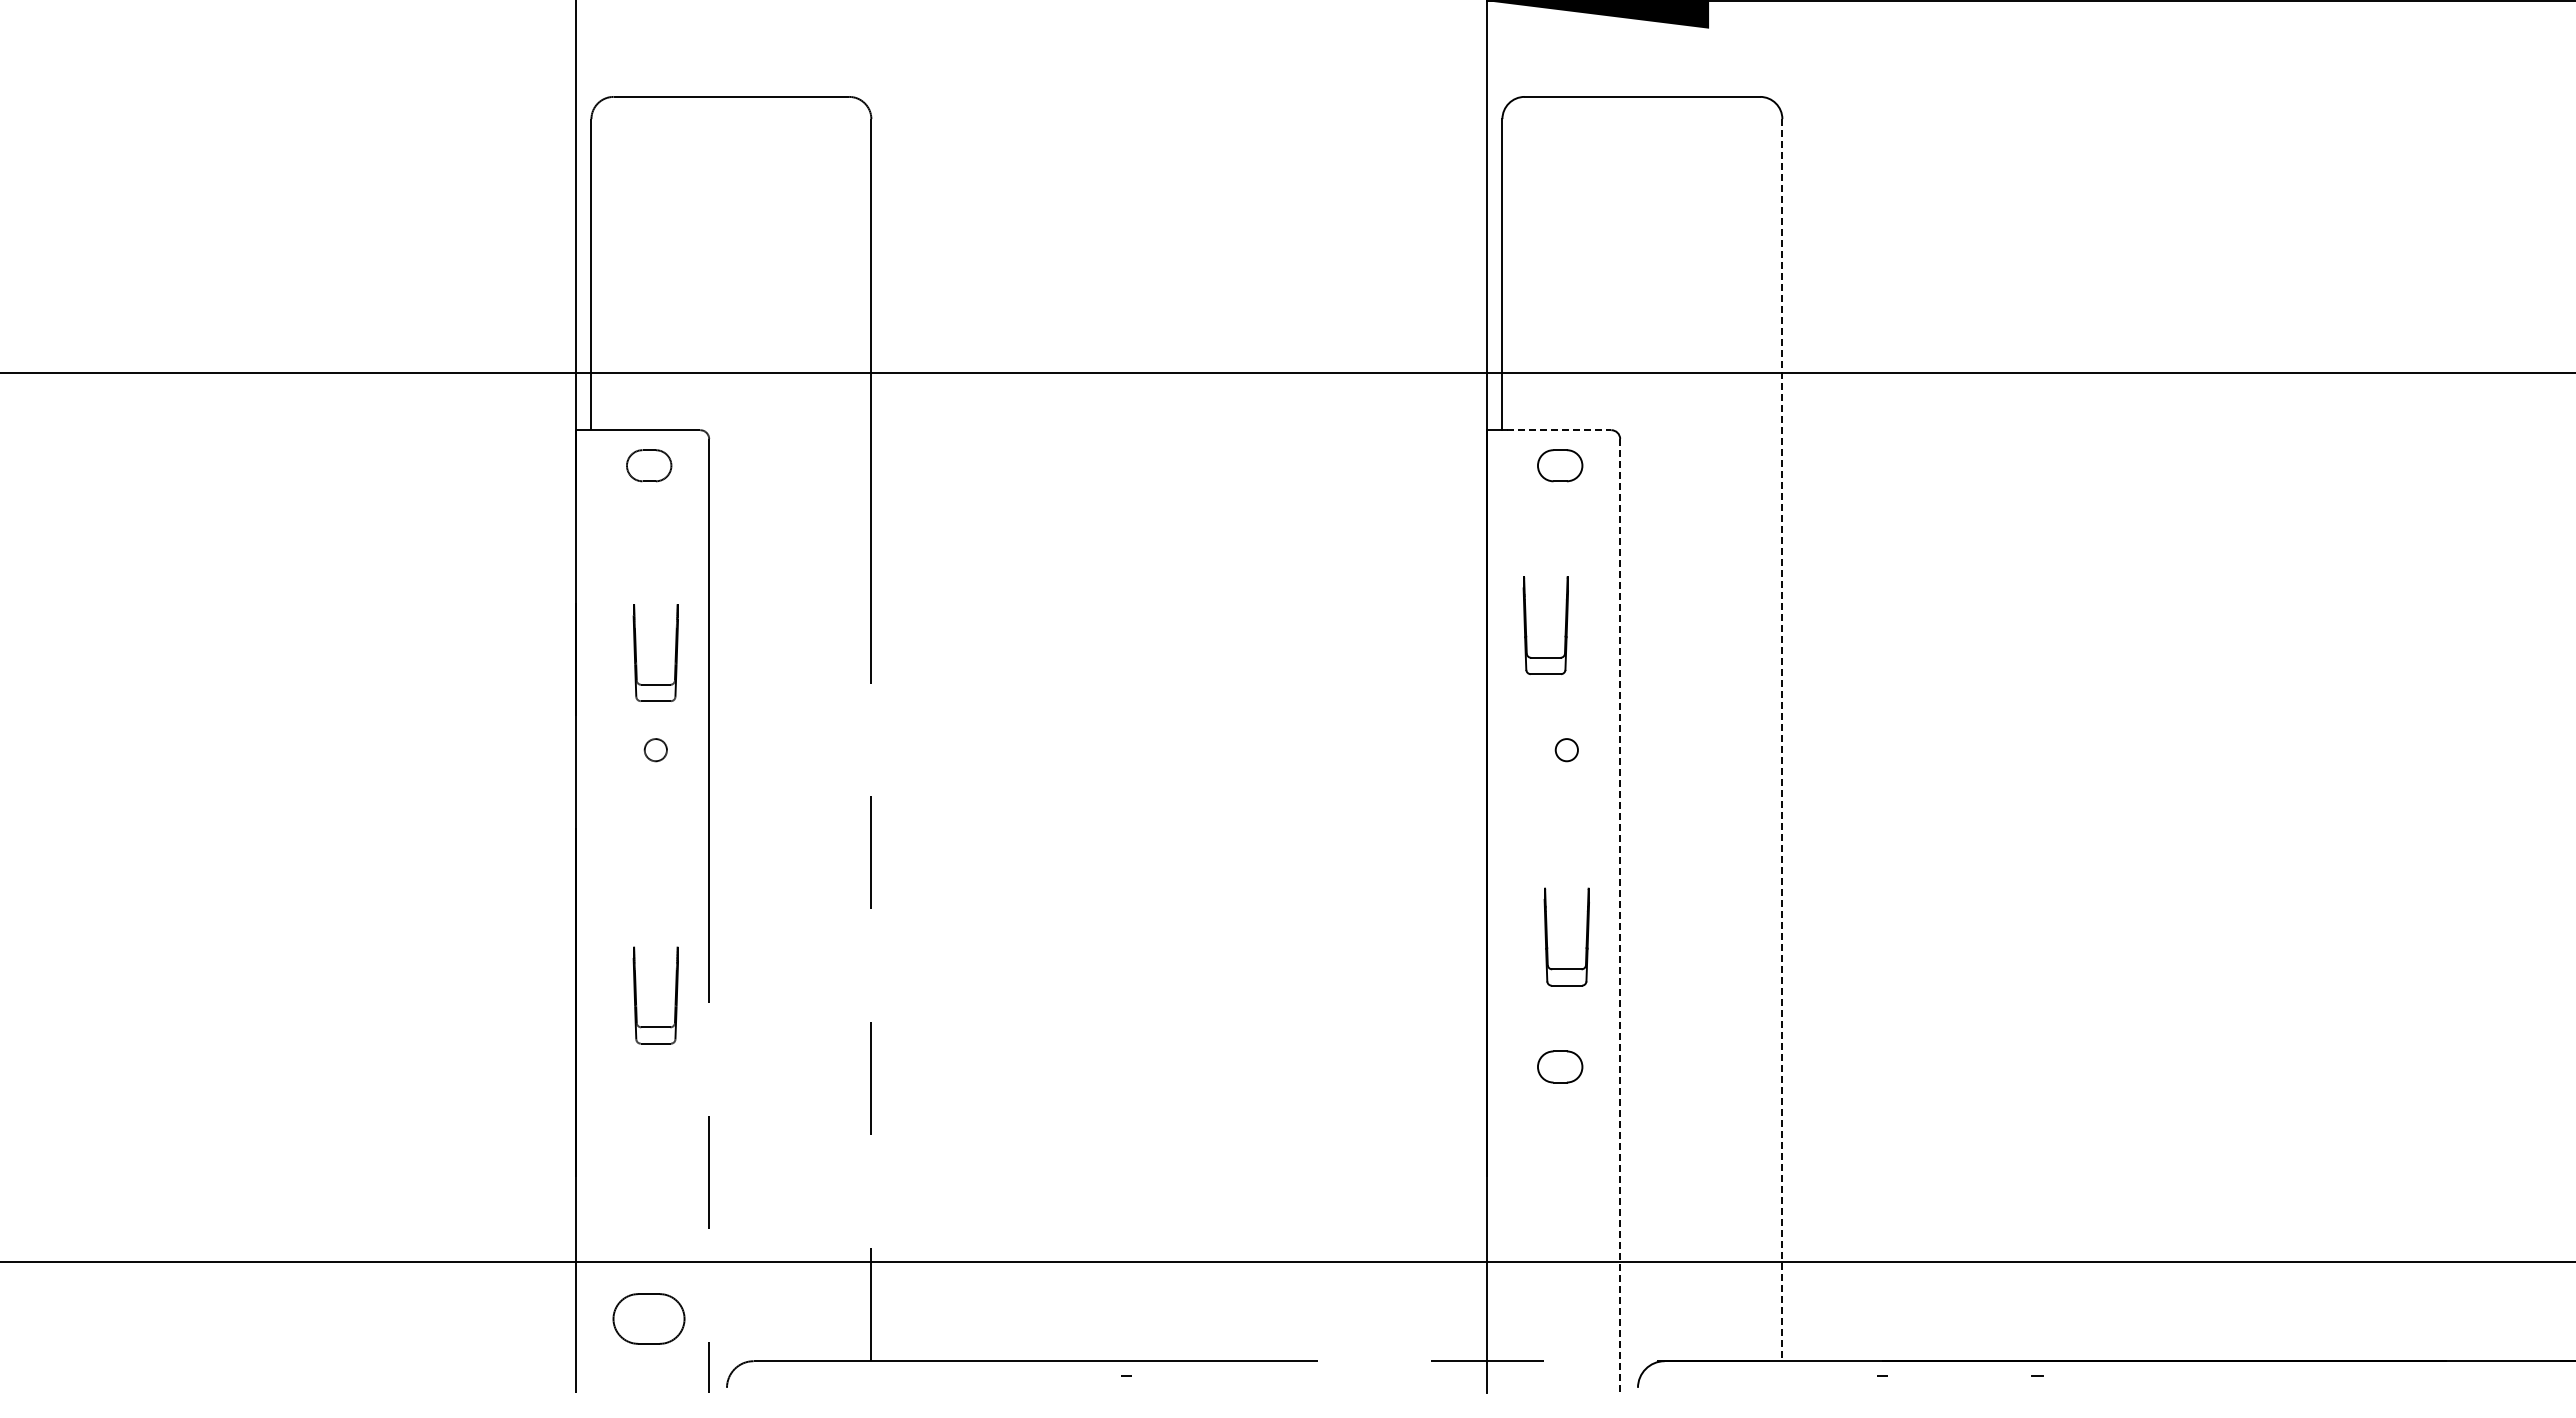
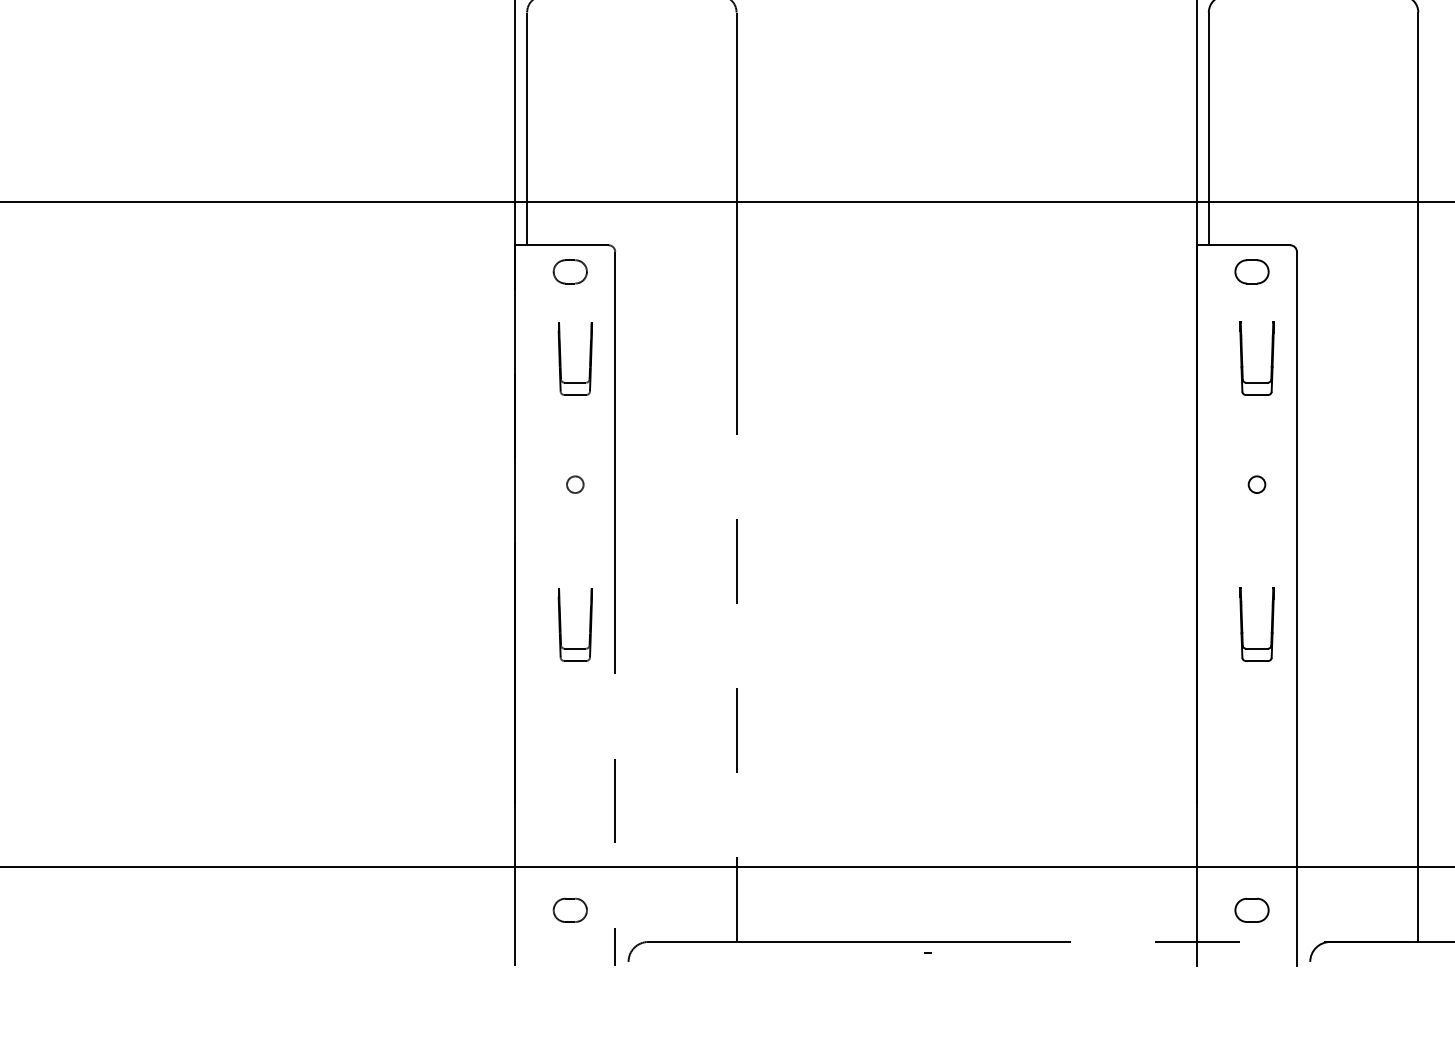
line: (1559, 430) -> (1251, 245), dashed -> solid
part: (1526, 625) -> (1242, 358), moved
part: (636, 652) -> (560, 358), moved
line: (1782, 740) -> (1418, 477), dashed -> solid
line: (1620, 915) -> (1297, 608), dashed -> solid
part: (636, 995) -> (560, 624), moved
part: (1560, 1066) -> (1252, 909), moved
part: (649, 1318) -> (570, 909), size x0.62

